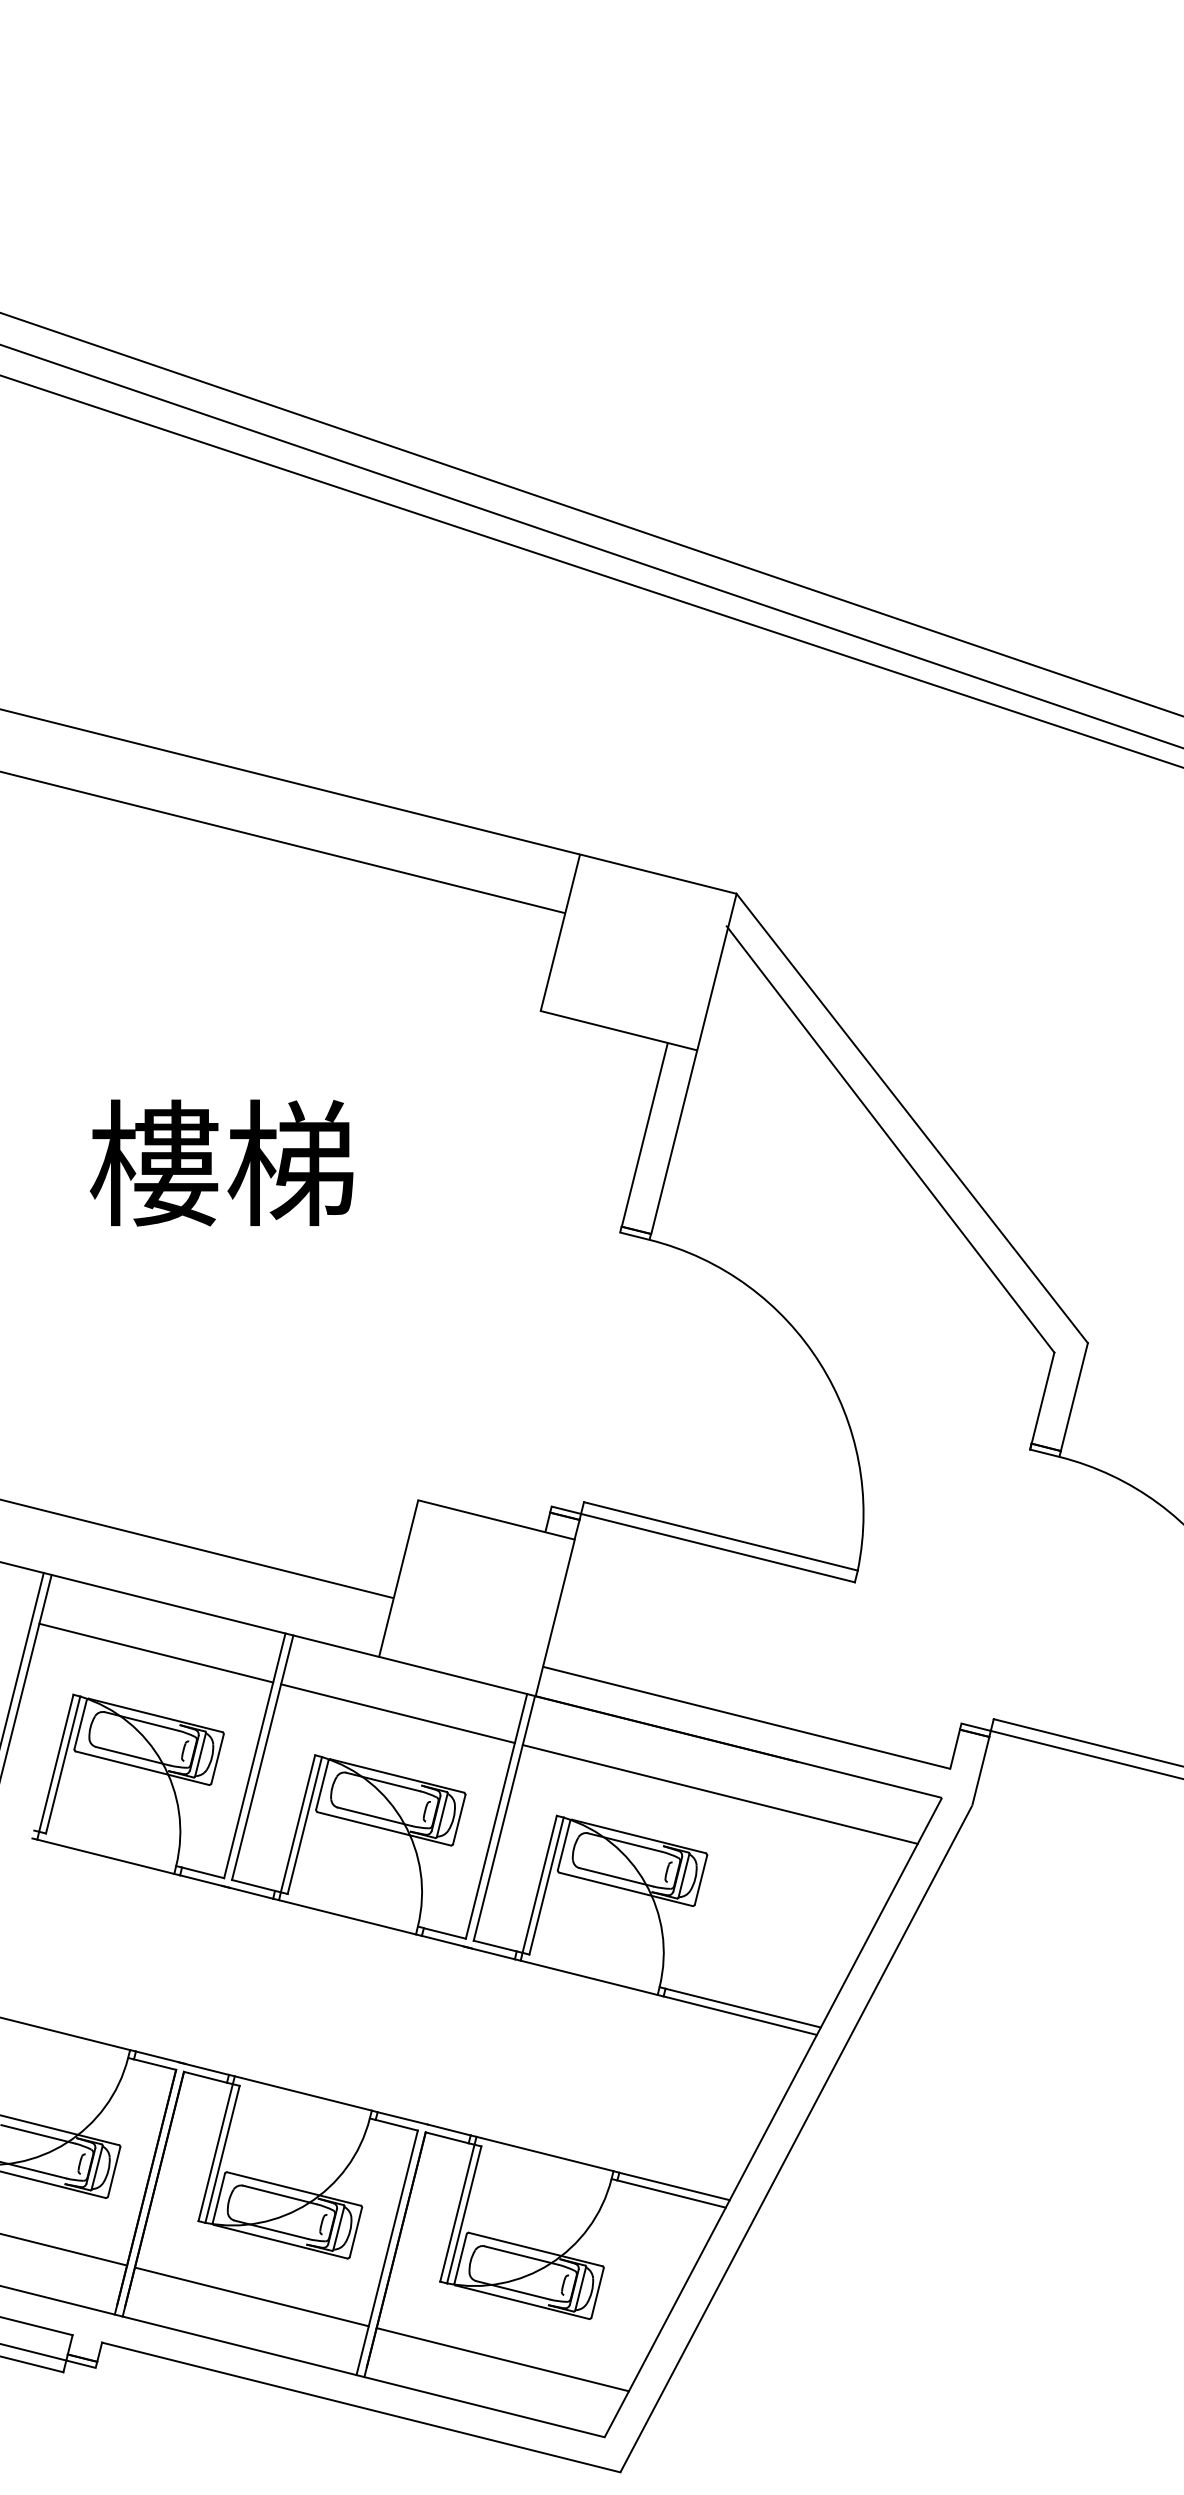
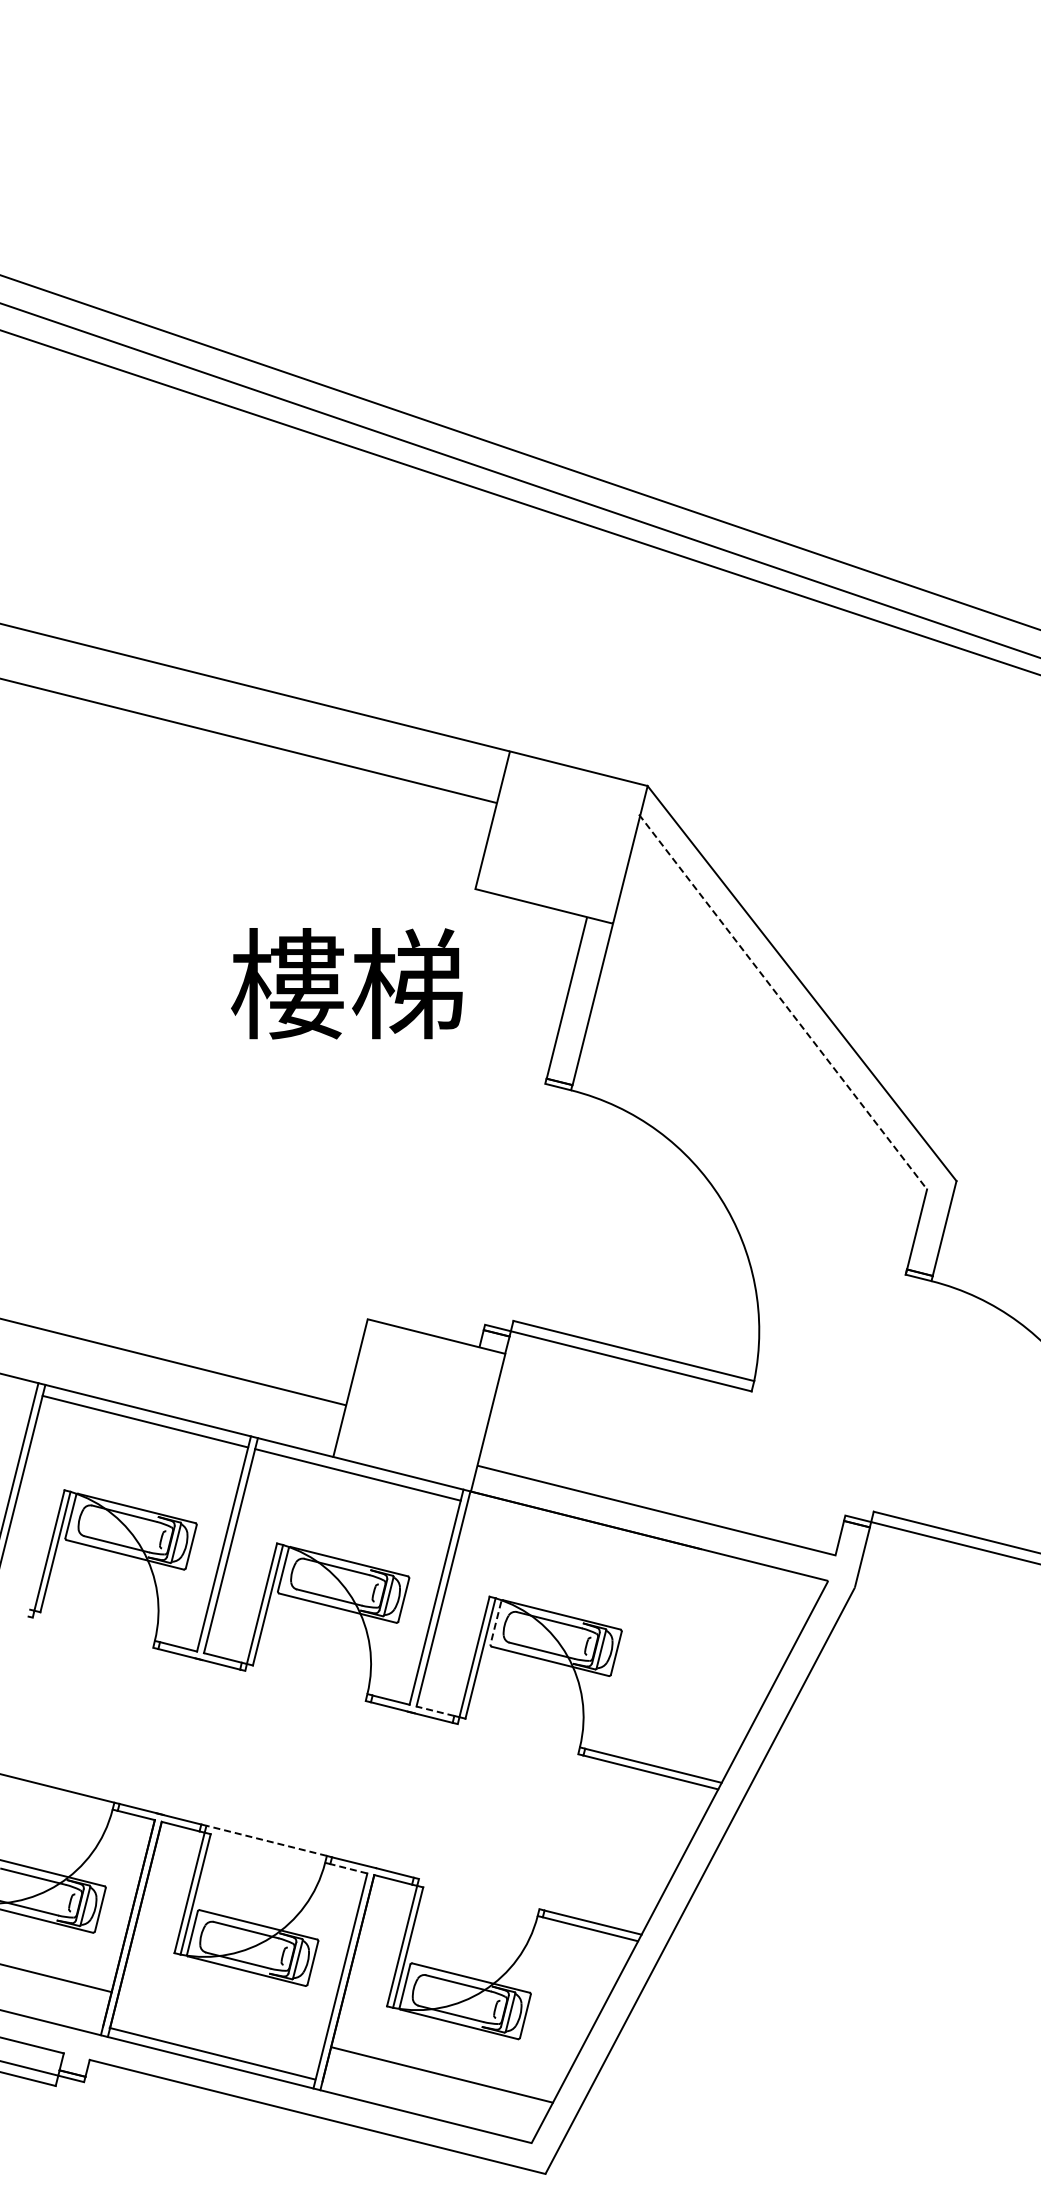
line: (891, 1140) -> (783, 1002), solid -> dashed
text: (221, 1162) -> (346, 983), moved
line: (156, 1652) -> (145, 1421), moved
line: (397, 1713) -> (357, 1474), moved
line: (719, 1793) -> (632, 1577), removed
line: (563, 1846) -> (495, 1623), solid -> dashed
line: (105, 1856) -> (92, 1632), removed
line: (347, 1916) -> (305, 1685), removed
line: (494, 1946) -> (434, 1711), solid -> dashed
line: (588, 1978) -> (517, 1739), removed
line: (303, 2093) -> (266, 1840), solid -> dashed
line: (396, 2124) -> (348, 1868), solid -> dashed
line: (545, 2153) -> (479, 1893), removed
line: (251, 2296) -> (212, 2053), moved

